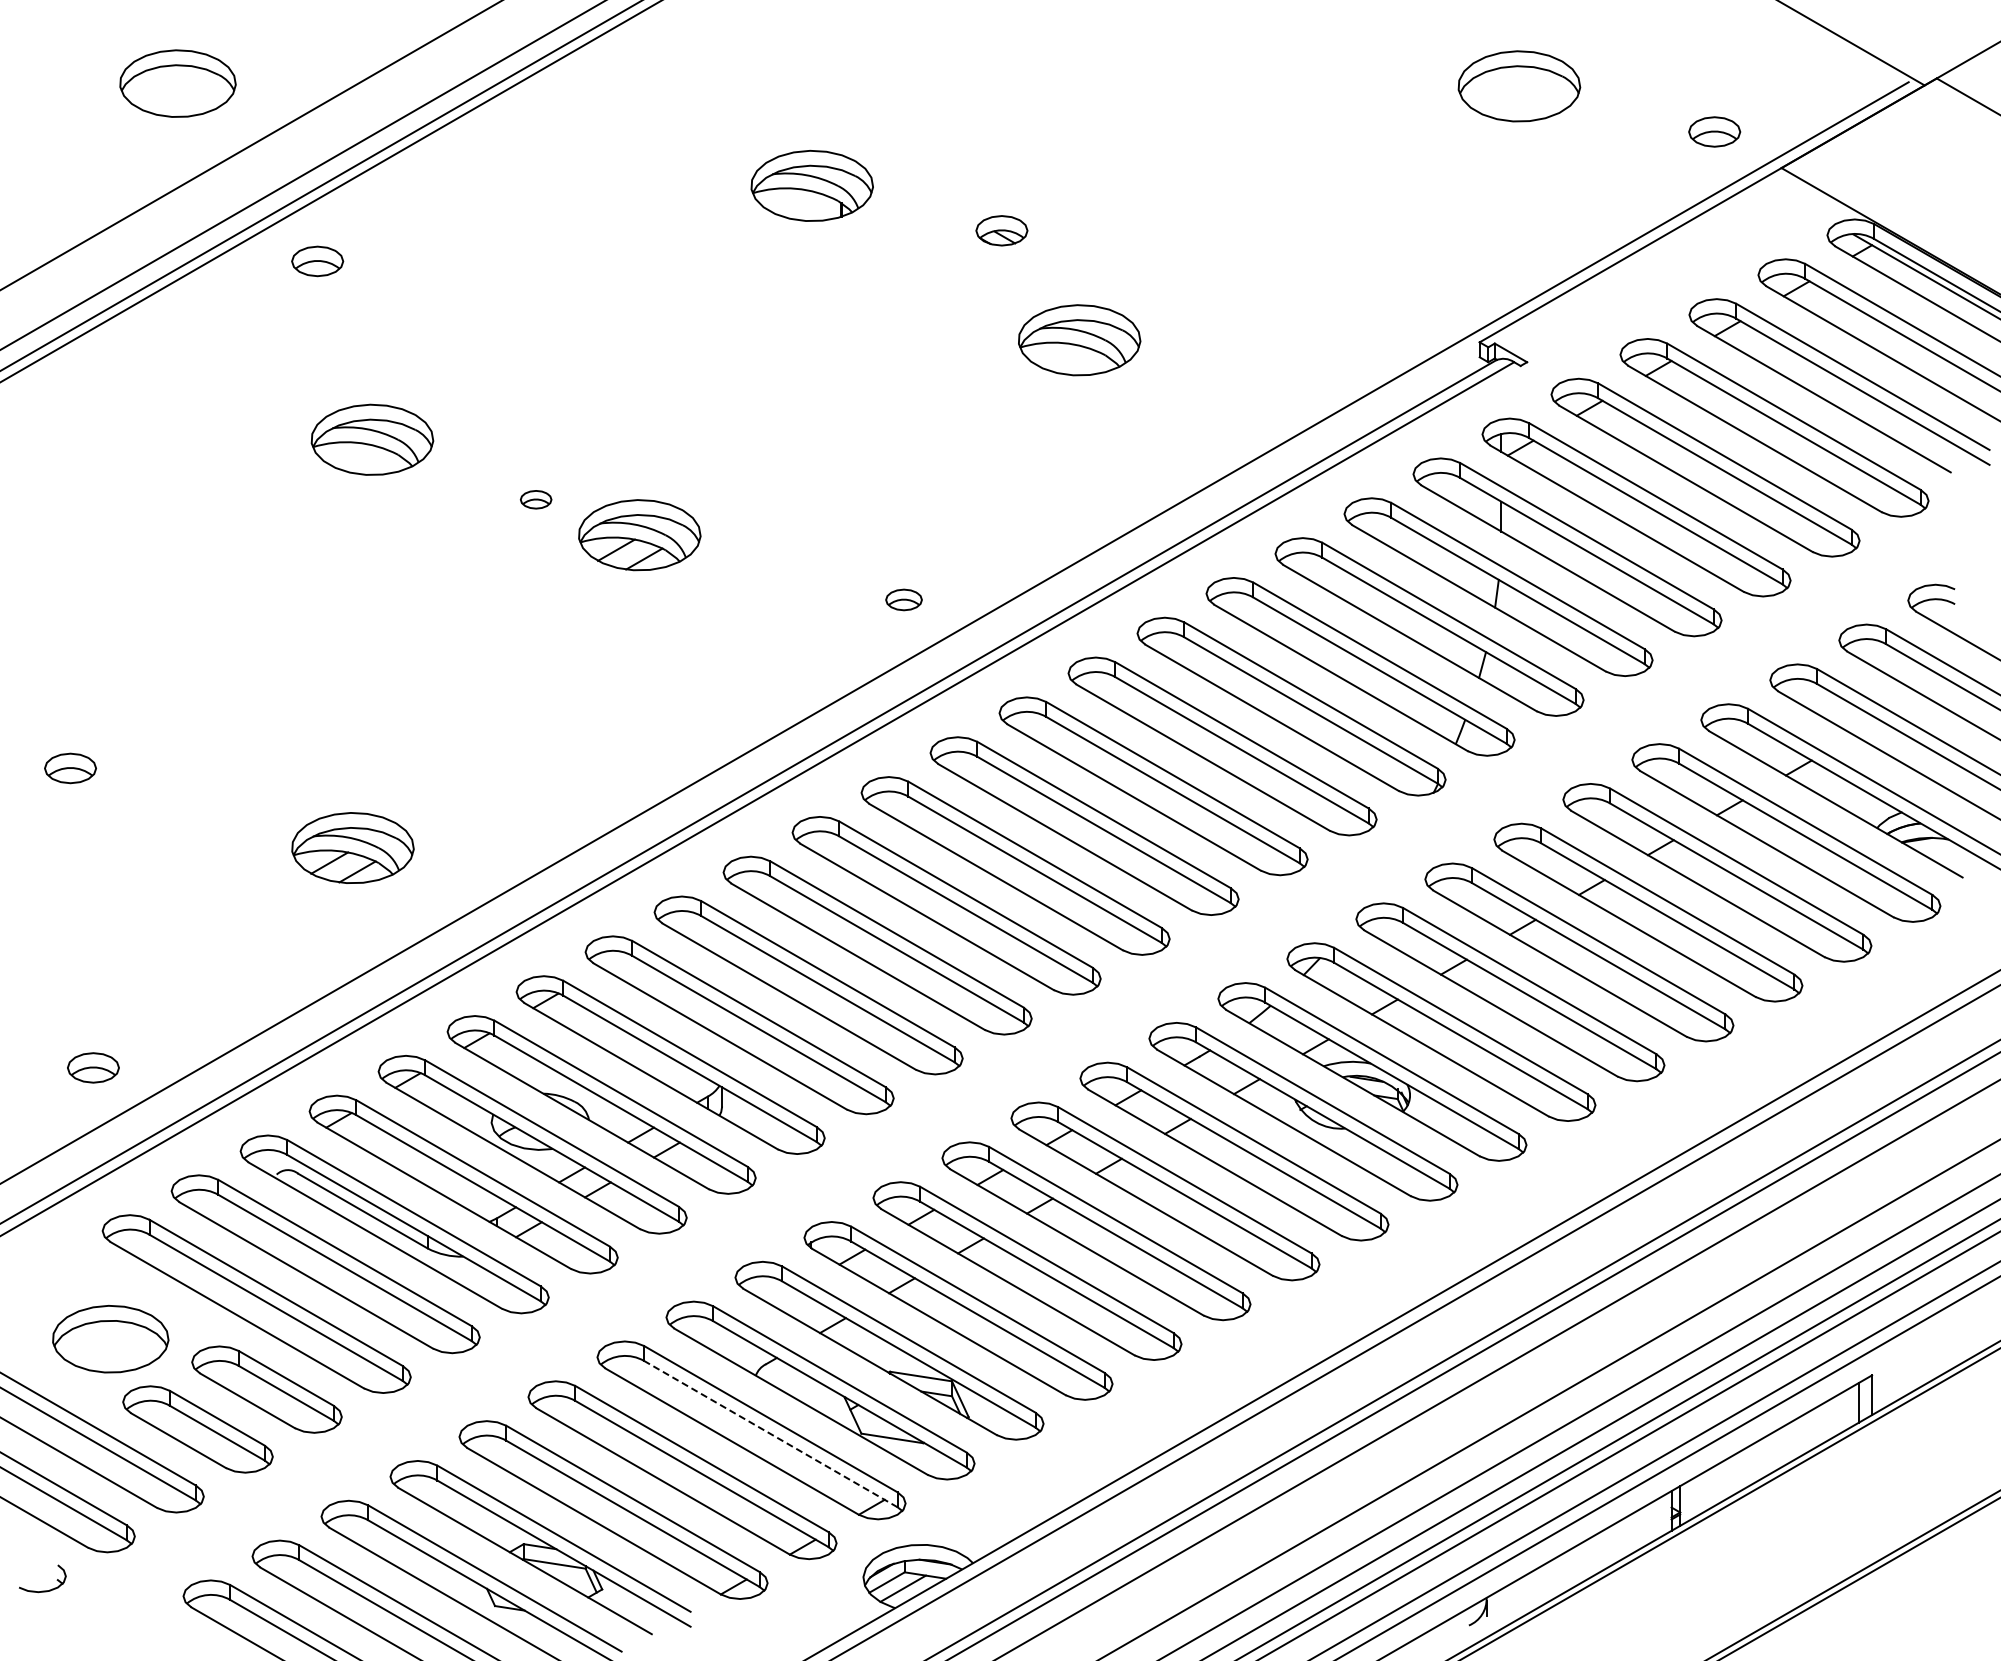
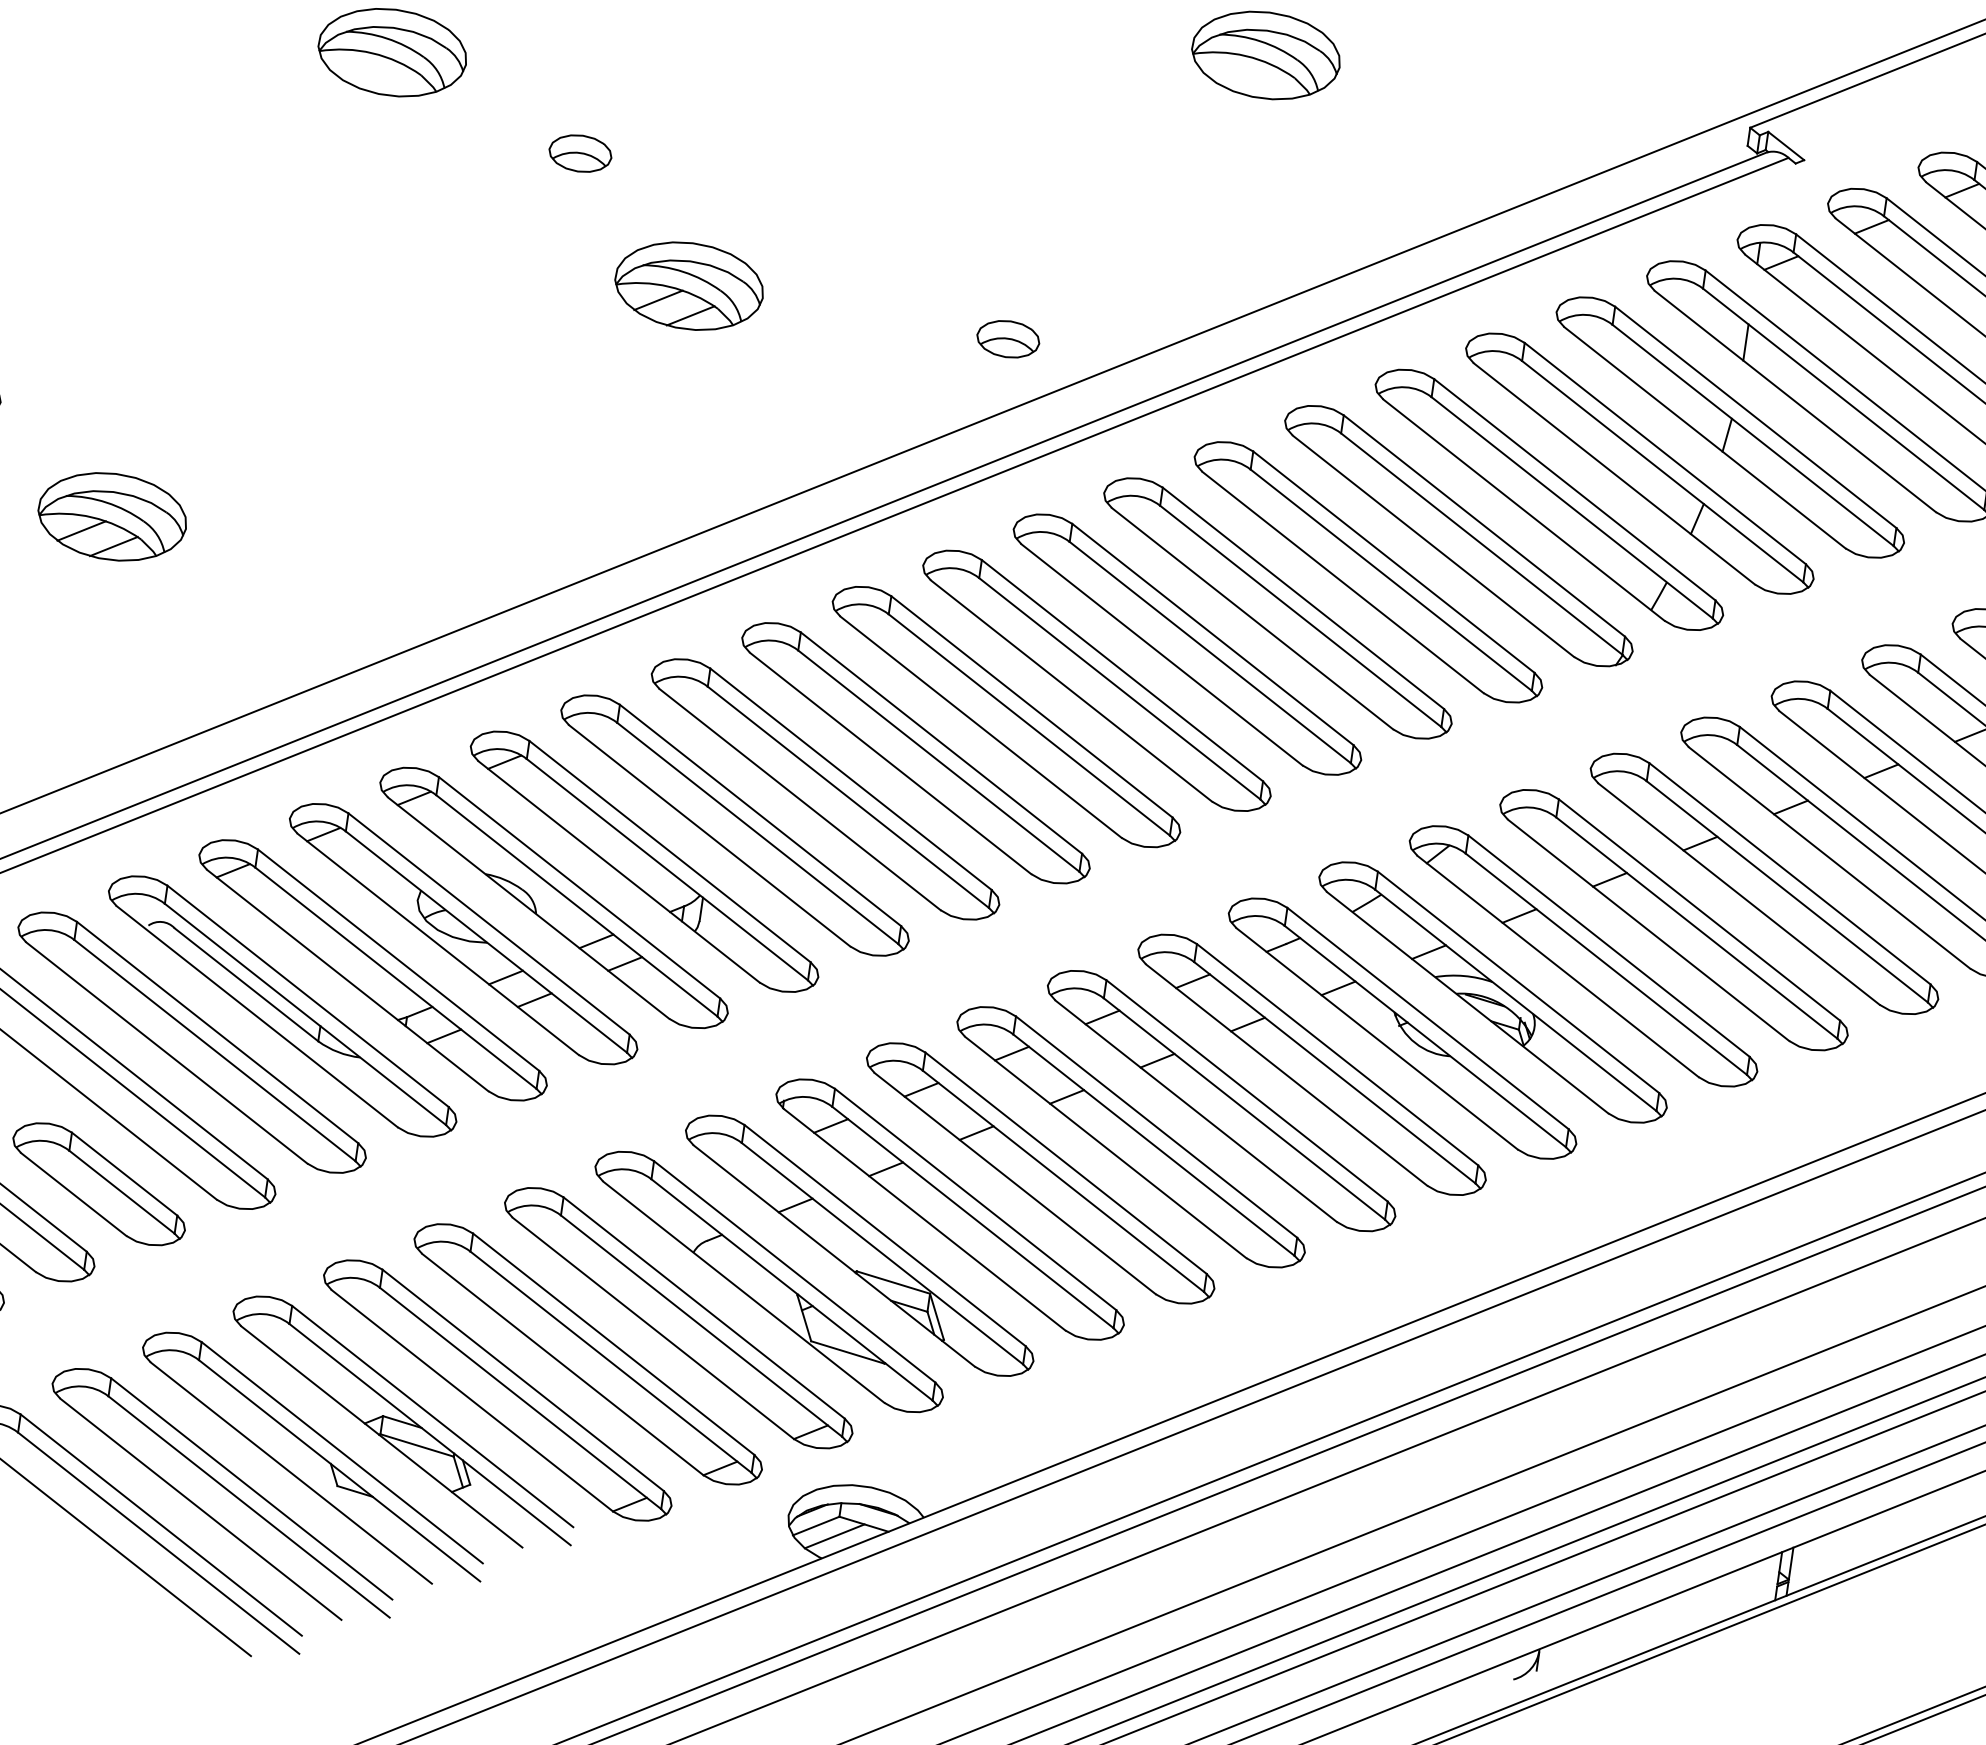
part: (535, 499) -> (579, 153), size x1.67
part: (639, 535) -> (688, 286), moved
part: (903, 599) -> (1007, 338), size x1.43
part: (352, 847) -> (112, 516), moved
line: (770, 1433) -> (701, 1325), dashed -> solid

